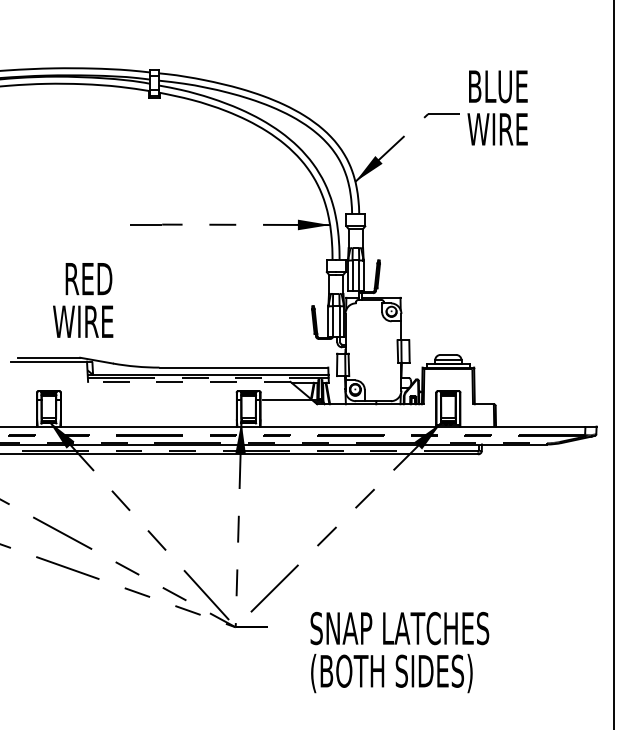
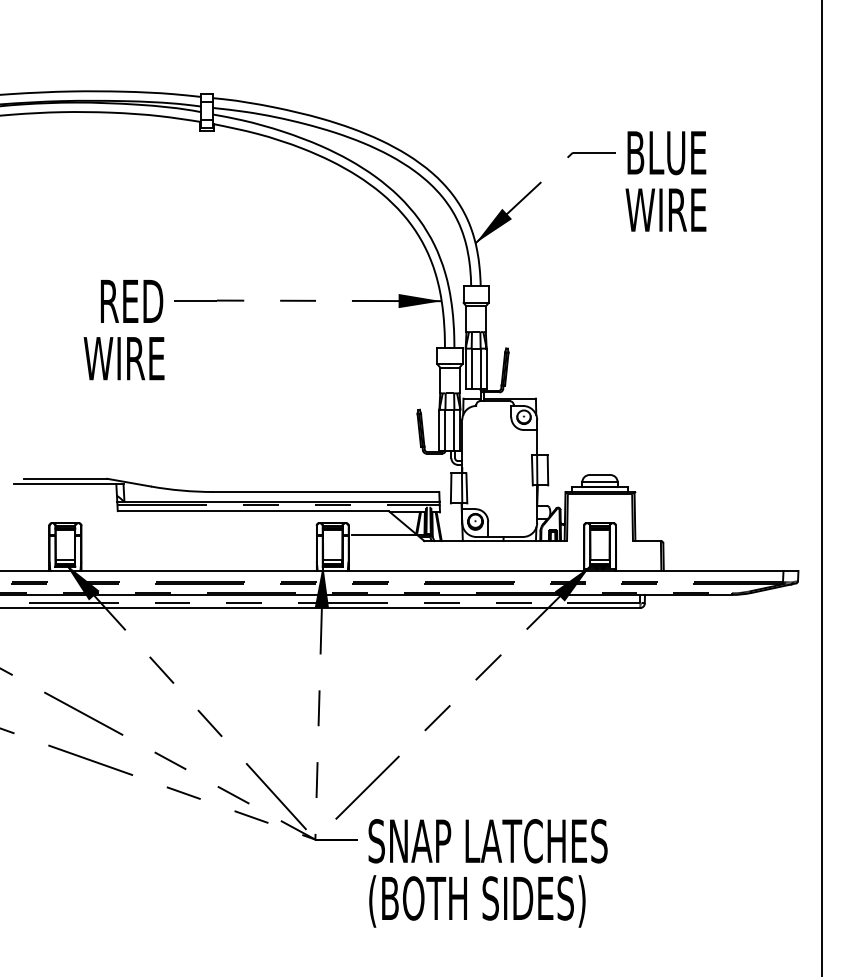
text: (497, 107) -> (665, 181), moved
text: (82, 300) -> (123, 330), moved
line: (189, 382) -> (253, 511), dashed -> solid
text: (399, 652) -> (487, 873), moved

